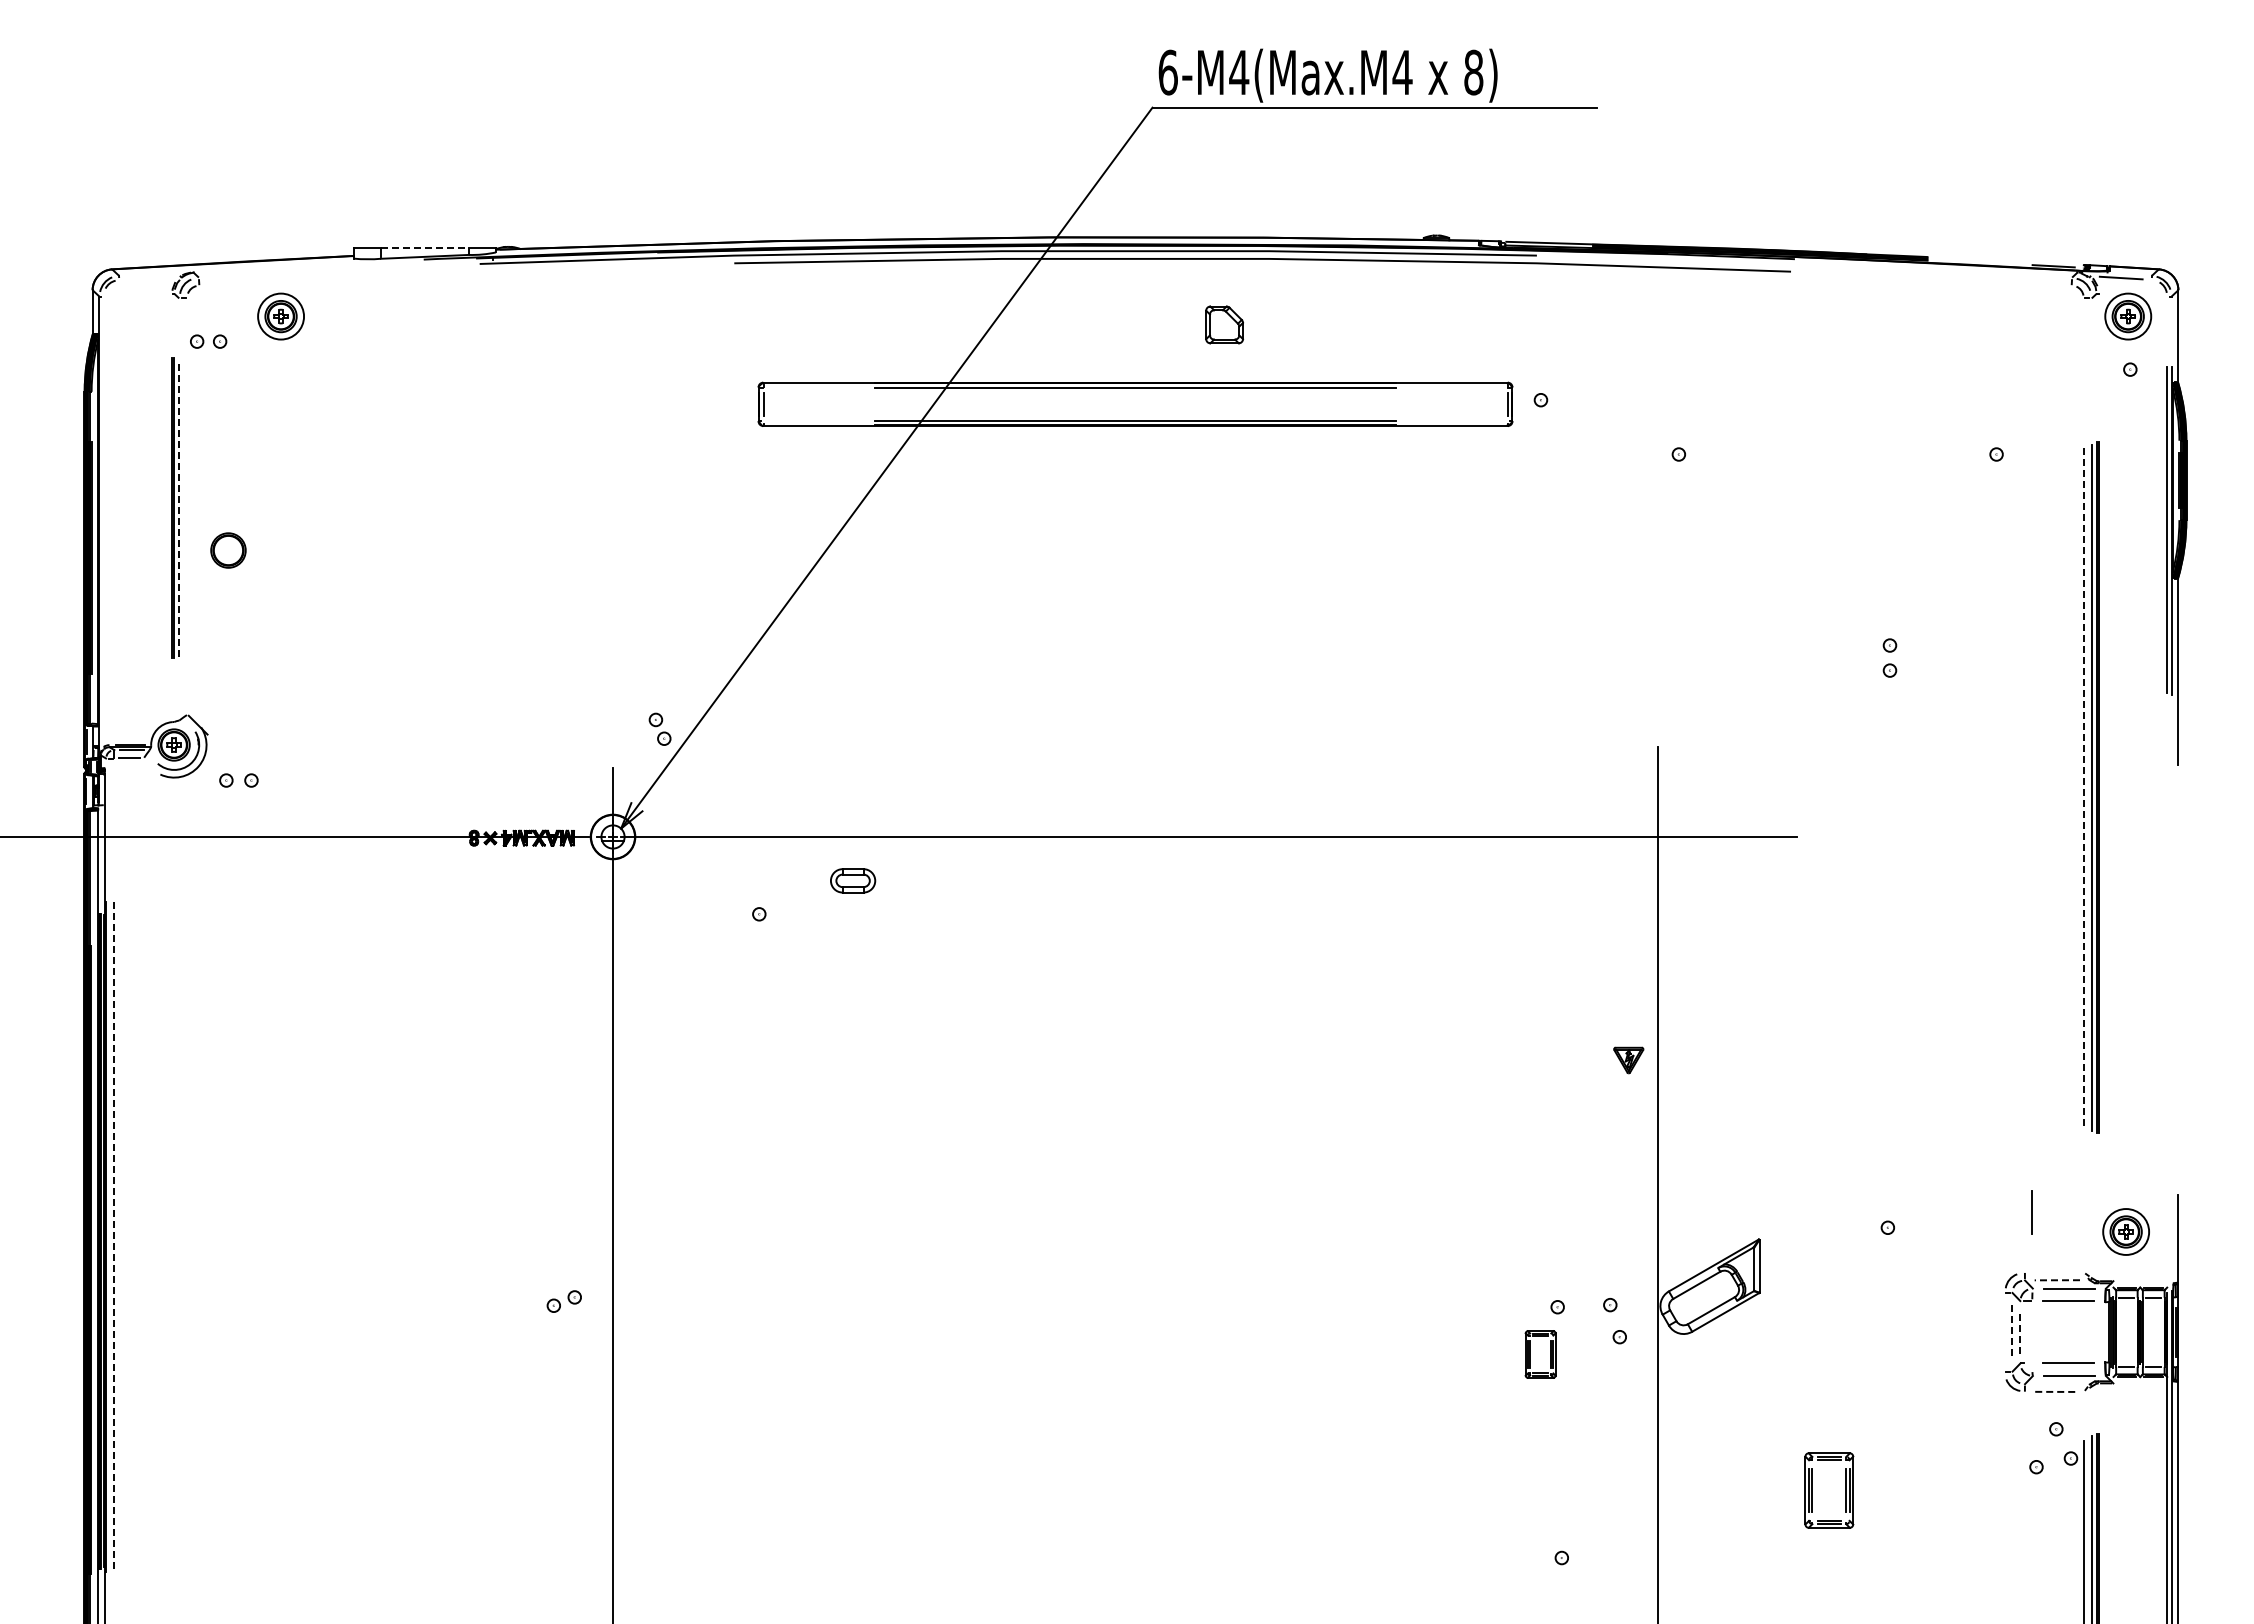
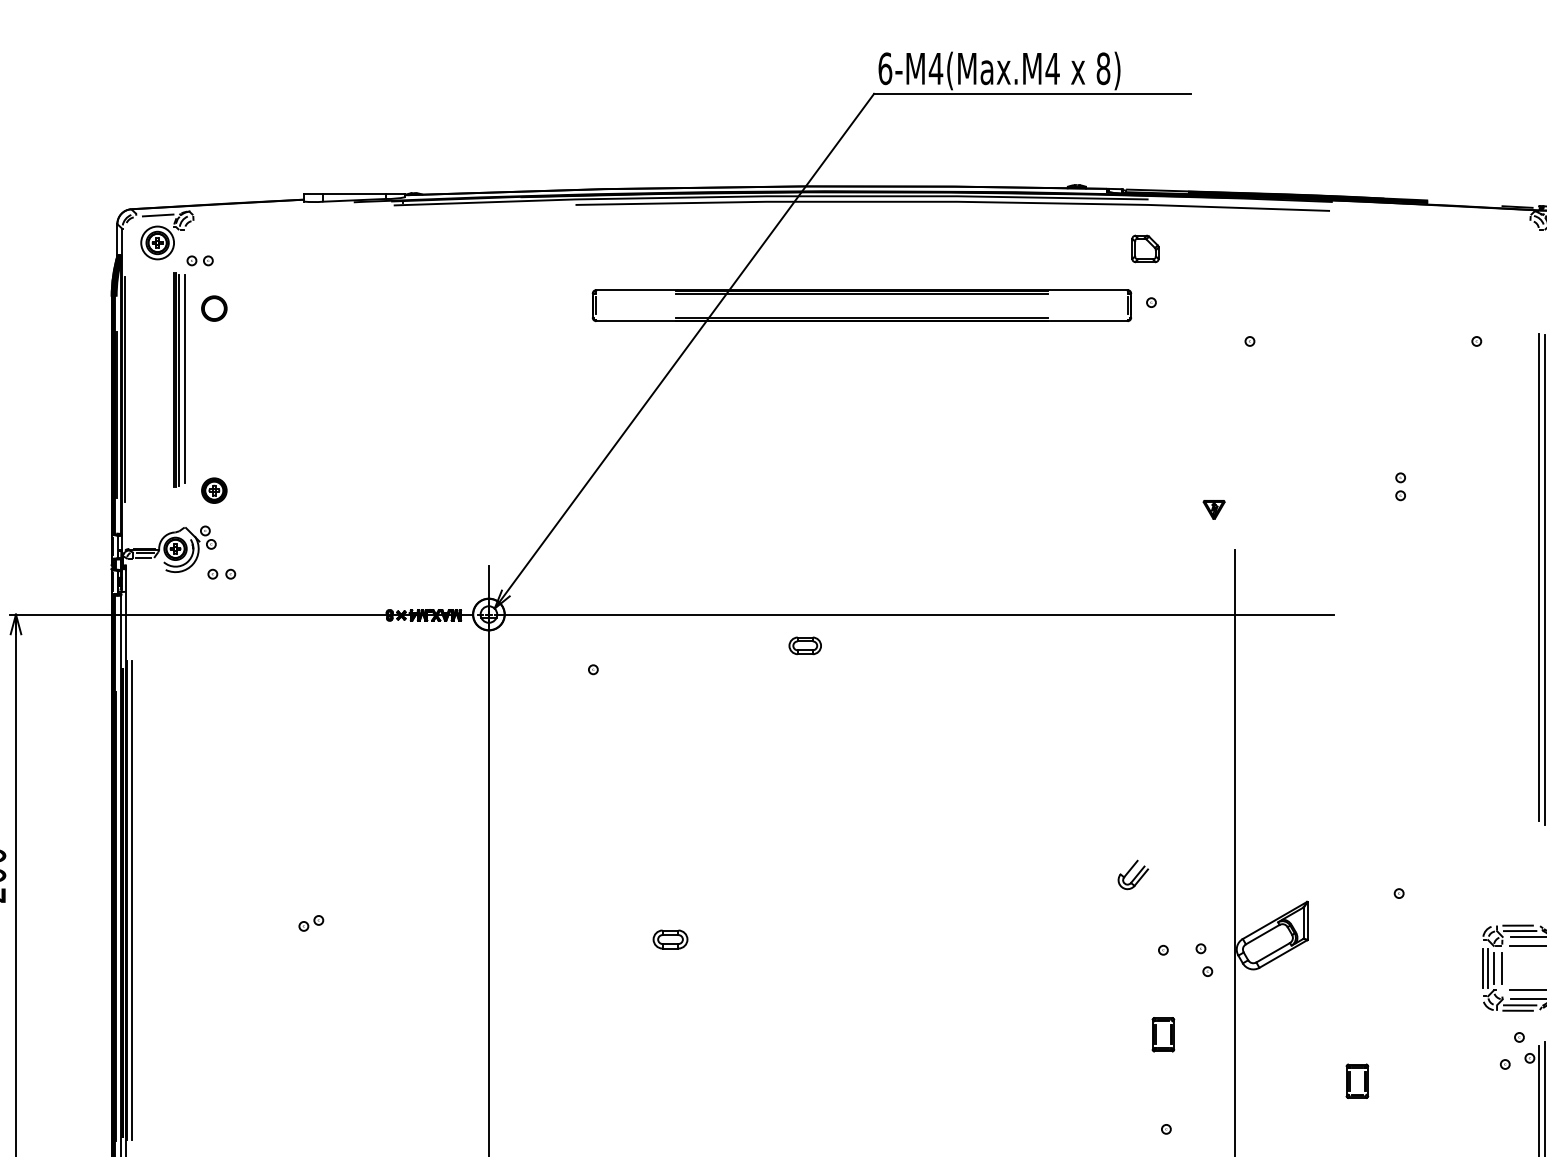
line: (424, 247) -> (354, 193), dashed -> solid
line: (149, 277) -> (157, 215), added
part: (280, 316) -> (157, 242), moved
part: (1224, 324) -> (1145, 248), moved
line: (186, 506) -> (184, 378), added
line: (179, 509) -> (179, 380), dashed -> solid
line: (103, 521) -> (125, 389), added
part: (228, 550) -> (214, 308), moved
part: (228, 663) -> (214, 490), added
part: (659, 728) -> (207, 537), moved
line: (2084, 785) -> (1539, 577), dashed -> solid
part: (853, 880) -> (805, 645), moved
part: (1628, 1060) -> (1213, 509), moved
part: (1515, 1201) -> (1133, 874), added
line: (2031, 1212) -> (1501, 968), moved
line: (113, 1237) -> (132, 900), dashed -> solid
line: (2054, 1272) -> (1518, 925), added
line: (2057, 1280) -> (1520, 931), dashed -> solid
part: (866, 1291) -> (669, 939), added
part: (563, 1301) -> (310, 923), moved
line: (2004, 1331) -> (1482, 967), added
line: (2012, 1332) -> (1488, 968), dashed -> solid
line: (2020, 1332) -> (1493, 968), dashed -> solid
part: (1540, 1354) -> (1163, 1034), moved
line: (2056, 1384) -> (1519, 1005), added
line: (2054, 1391) -> (1518, 1010), dashed -> solid
part: (1829, 1490) -> (1357, 1081), size x0.62

